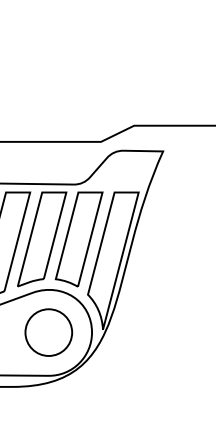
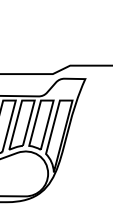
part: (48, 332) -> (25, 173), removed

